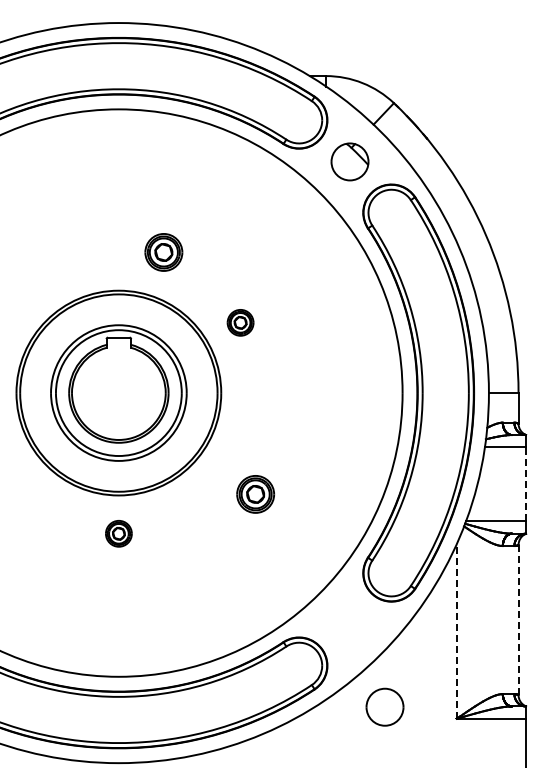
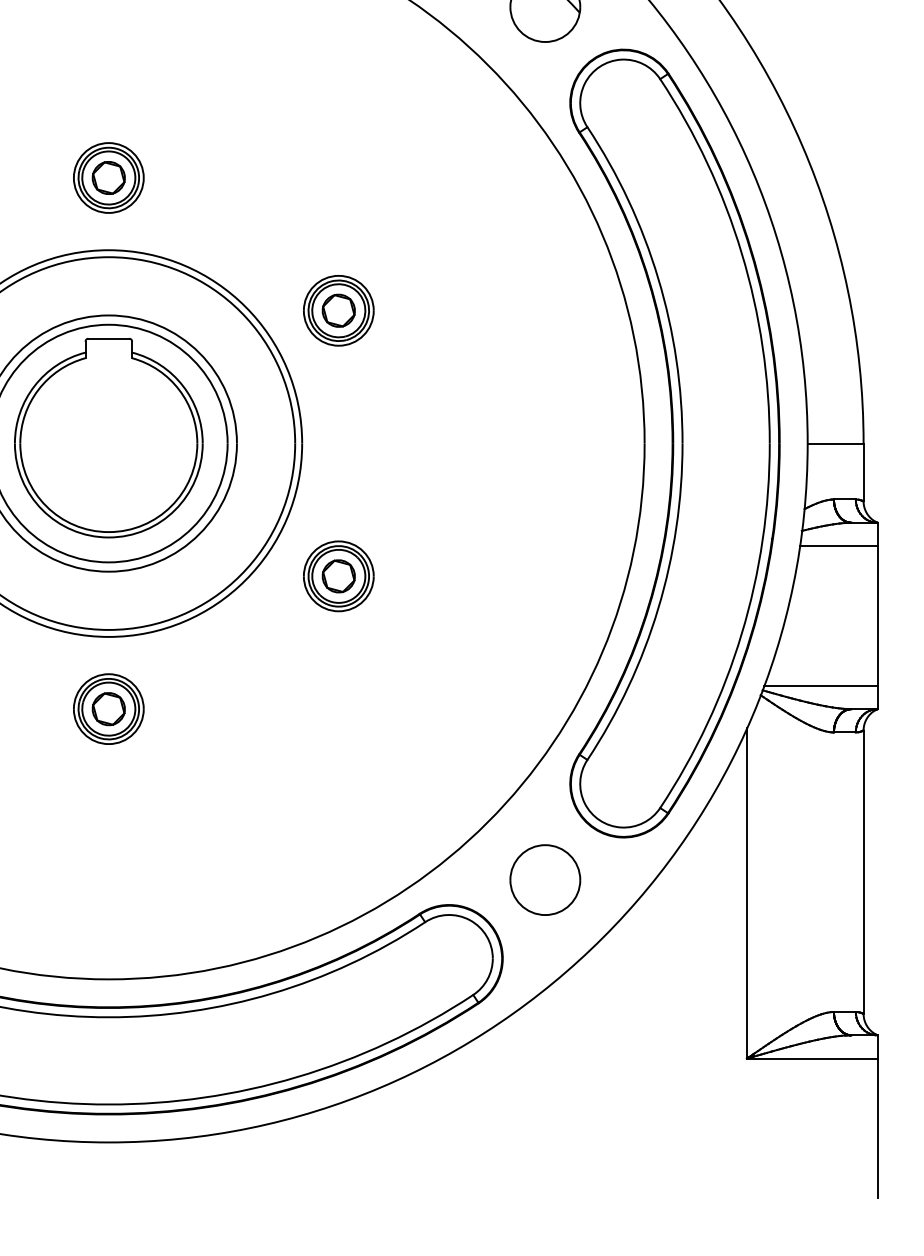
part: (163, 252) -> (108, 178), moved
part: (240, 322) -> (338, 310), size x1.43
line: (525, 483) -> (876, 614), dashed -> solid
part: (255, 494) -> (338, 576), moved
part: (118, 533) -> (108, 708), size x1.43
line: (518, 619) -> (863, 871), dashed -> solid
line: (456, 631) -> (746, 893), dashed -> solid
part: (384, 706) -> (544, 878), moved

